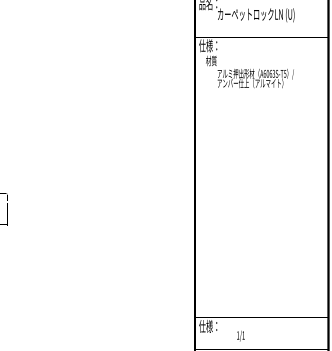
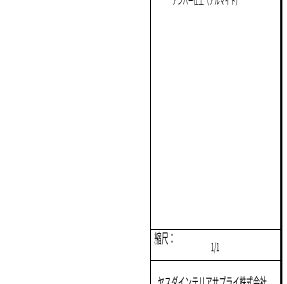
text: (205, 325) -> (160, 237), 仕様： -> 縮尺：
text: (240, 335) -> (214, 247), moved

